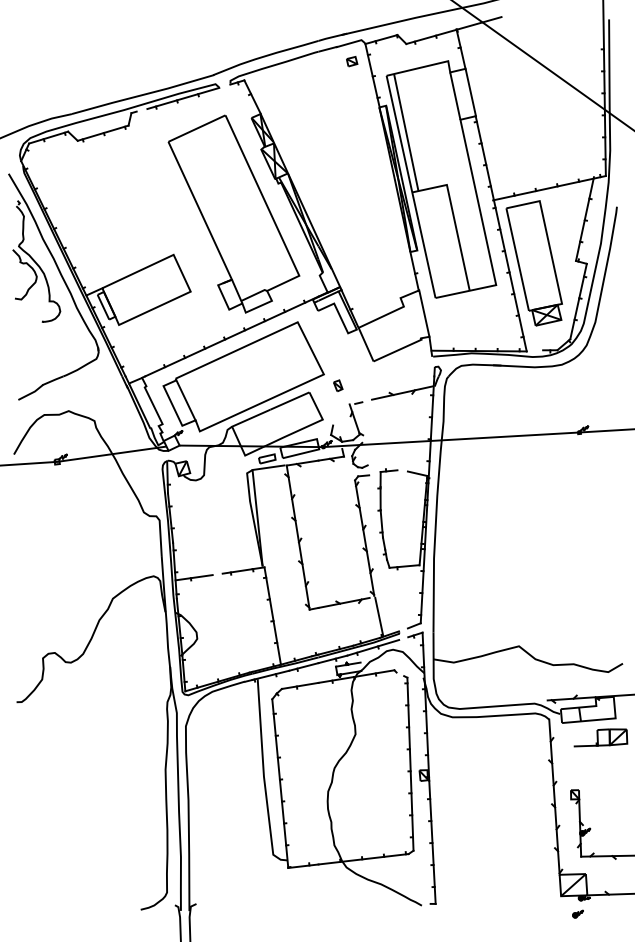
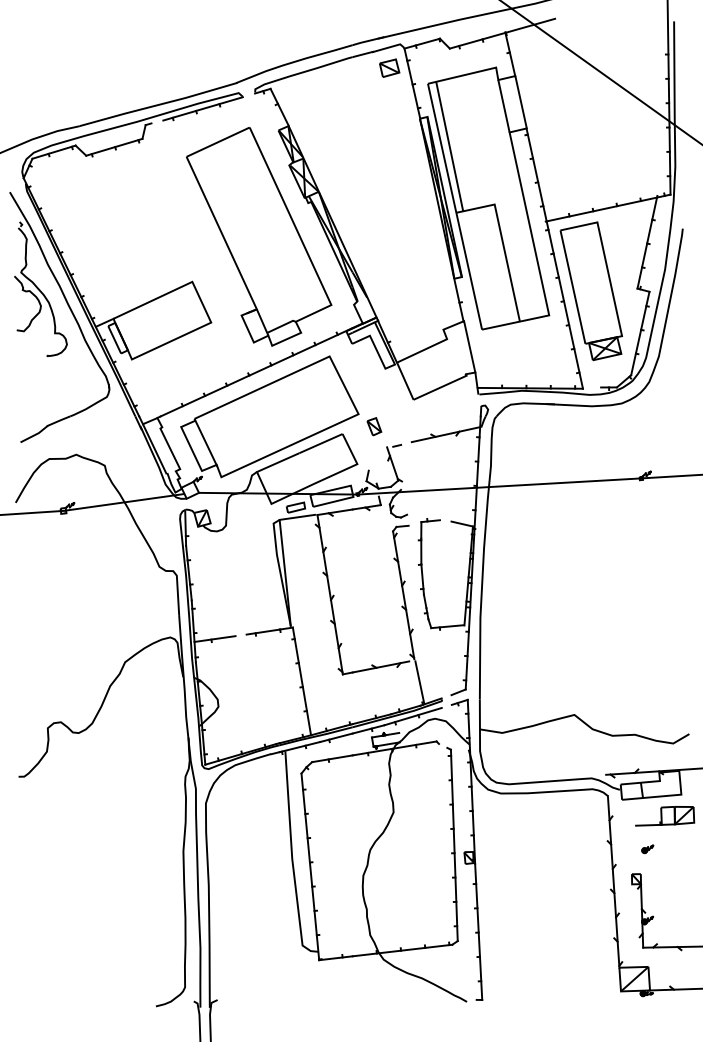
part: (351, 61) -> (389, 67), size x1.67
part: (338, 385) -> (374, 426), size x1.43
part: (577, 914) -> (647, 849), moved

